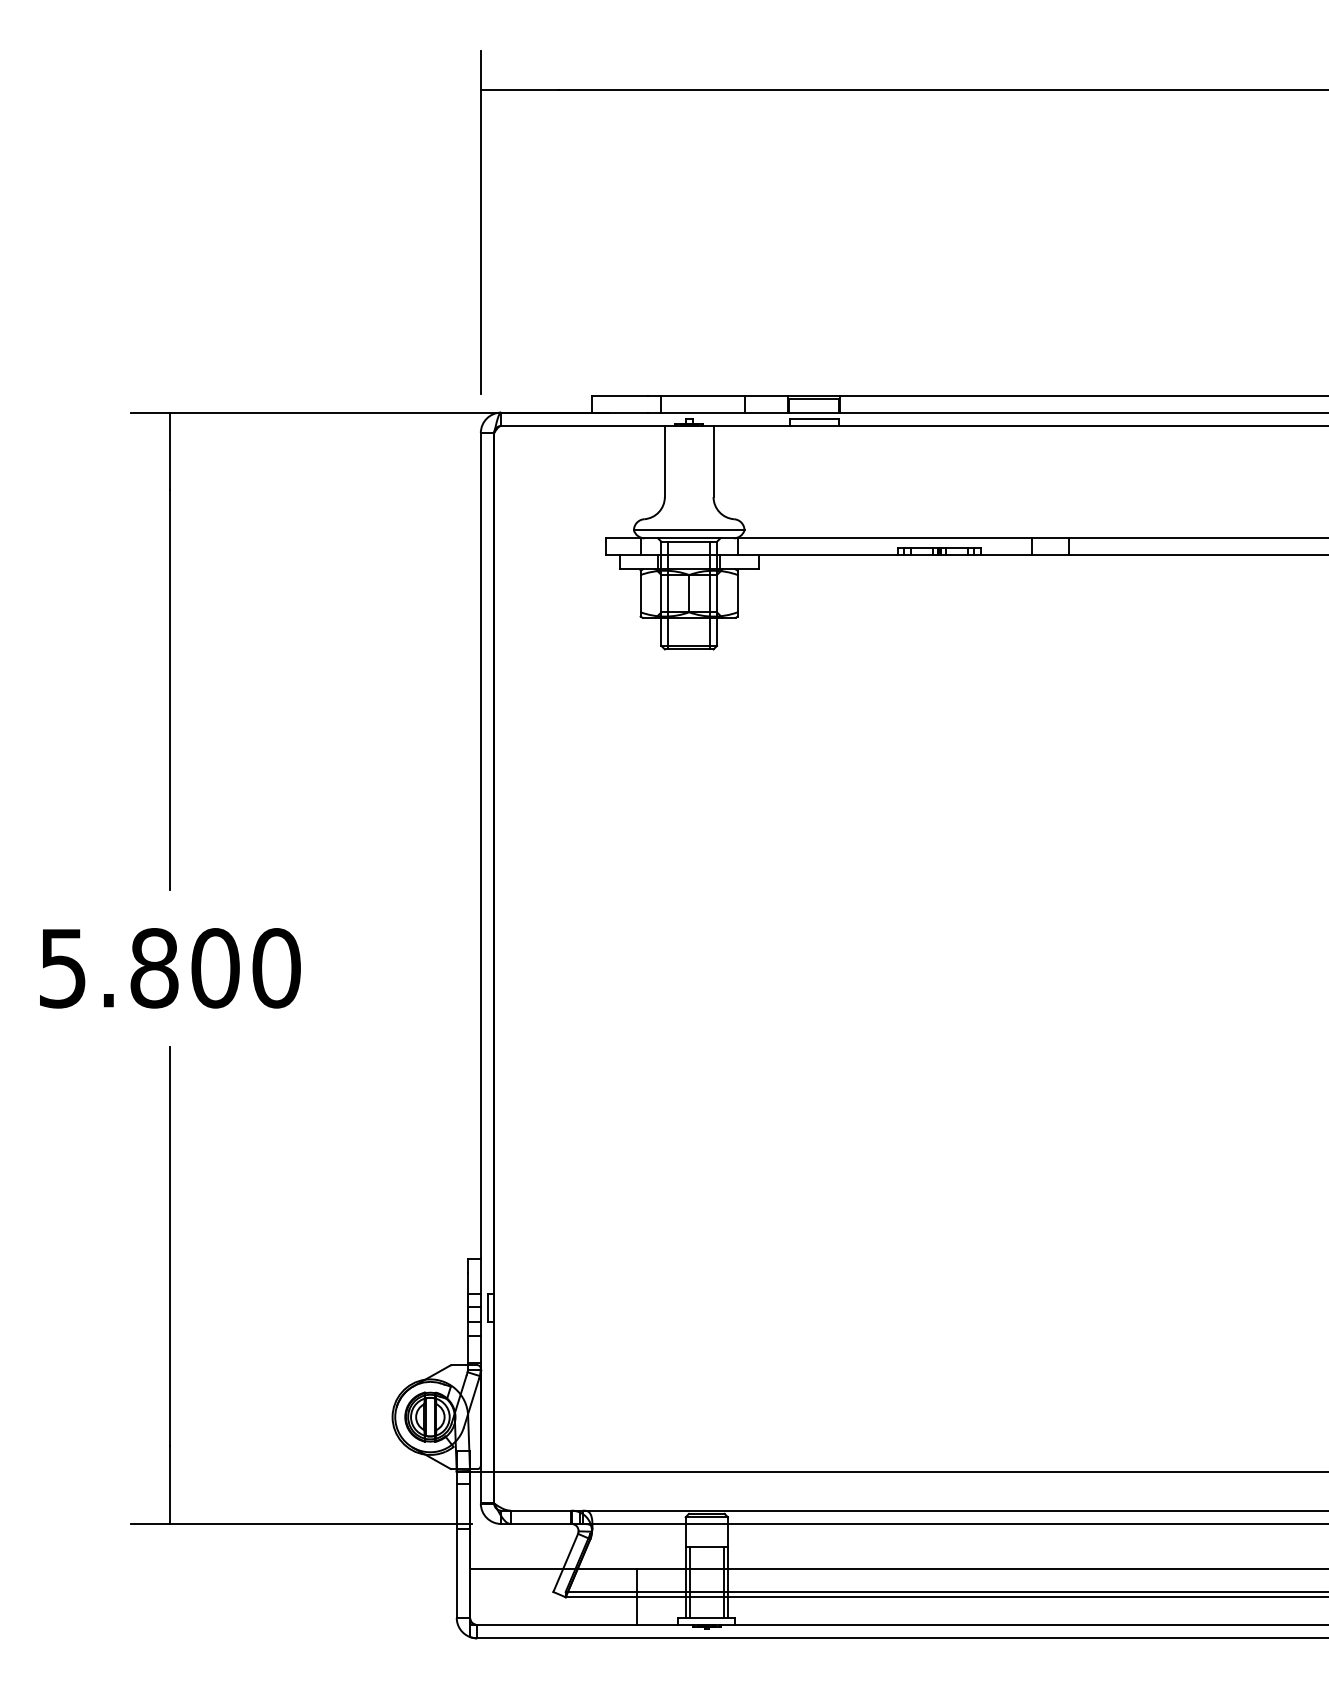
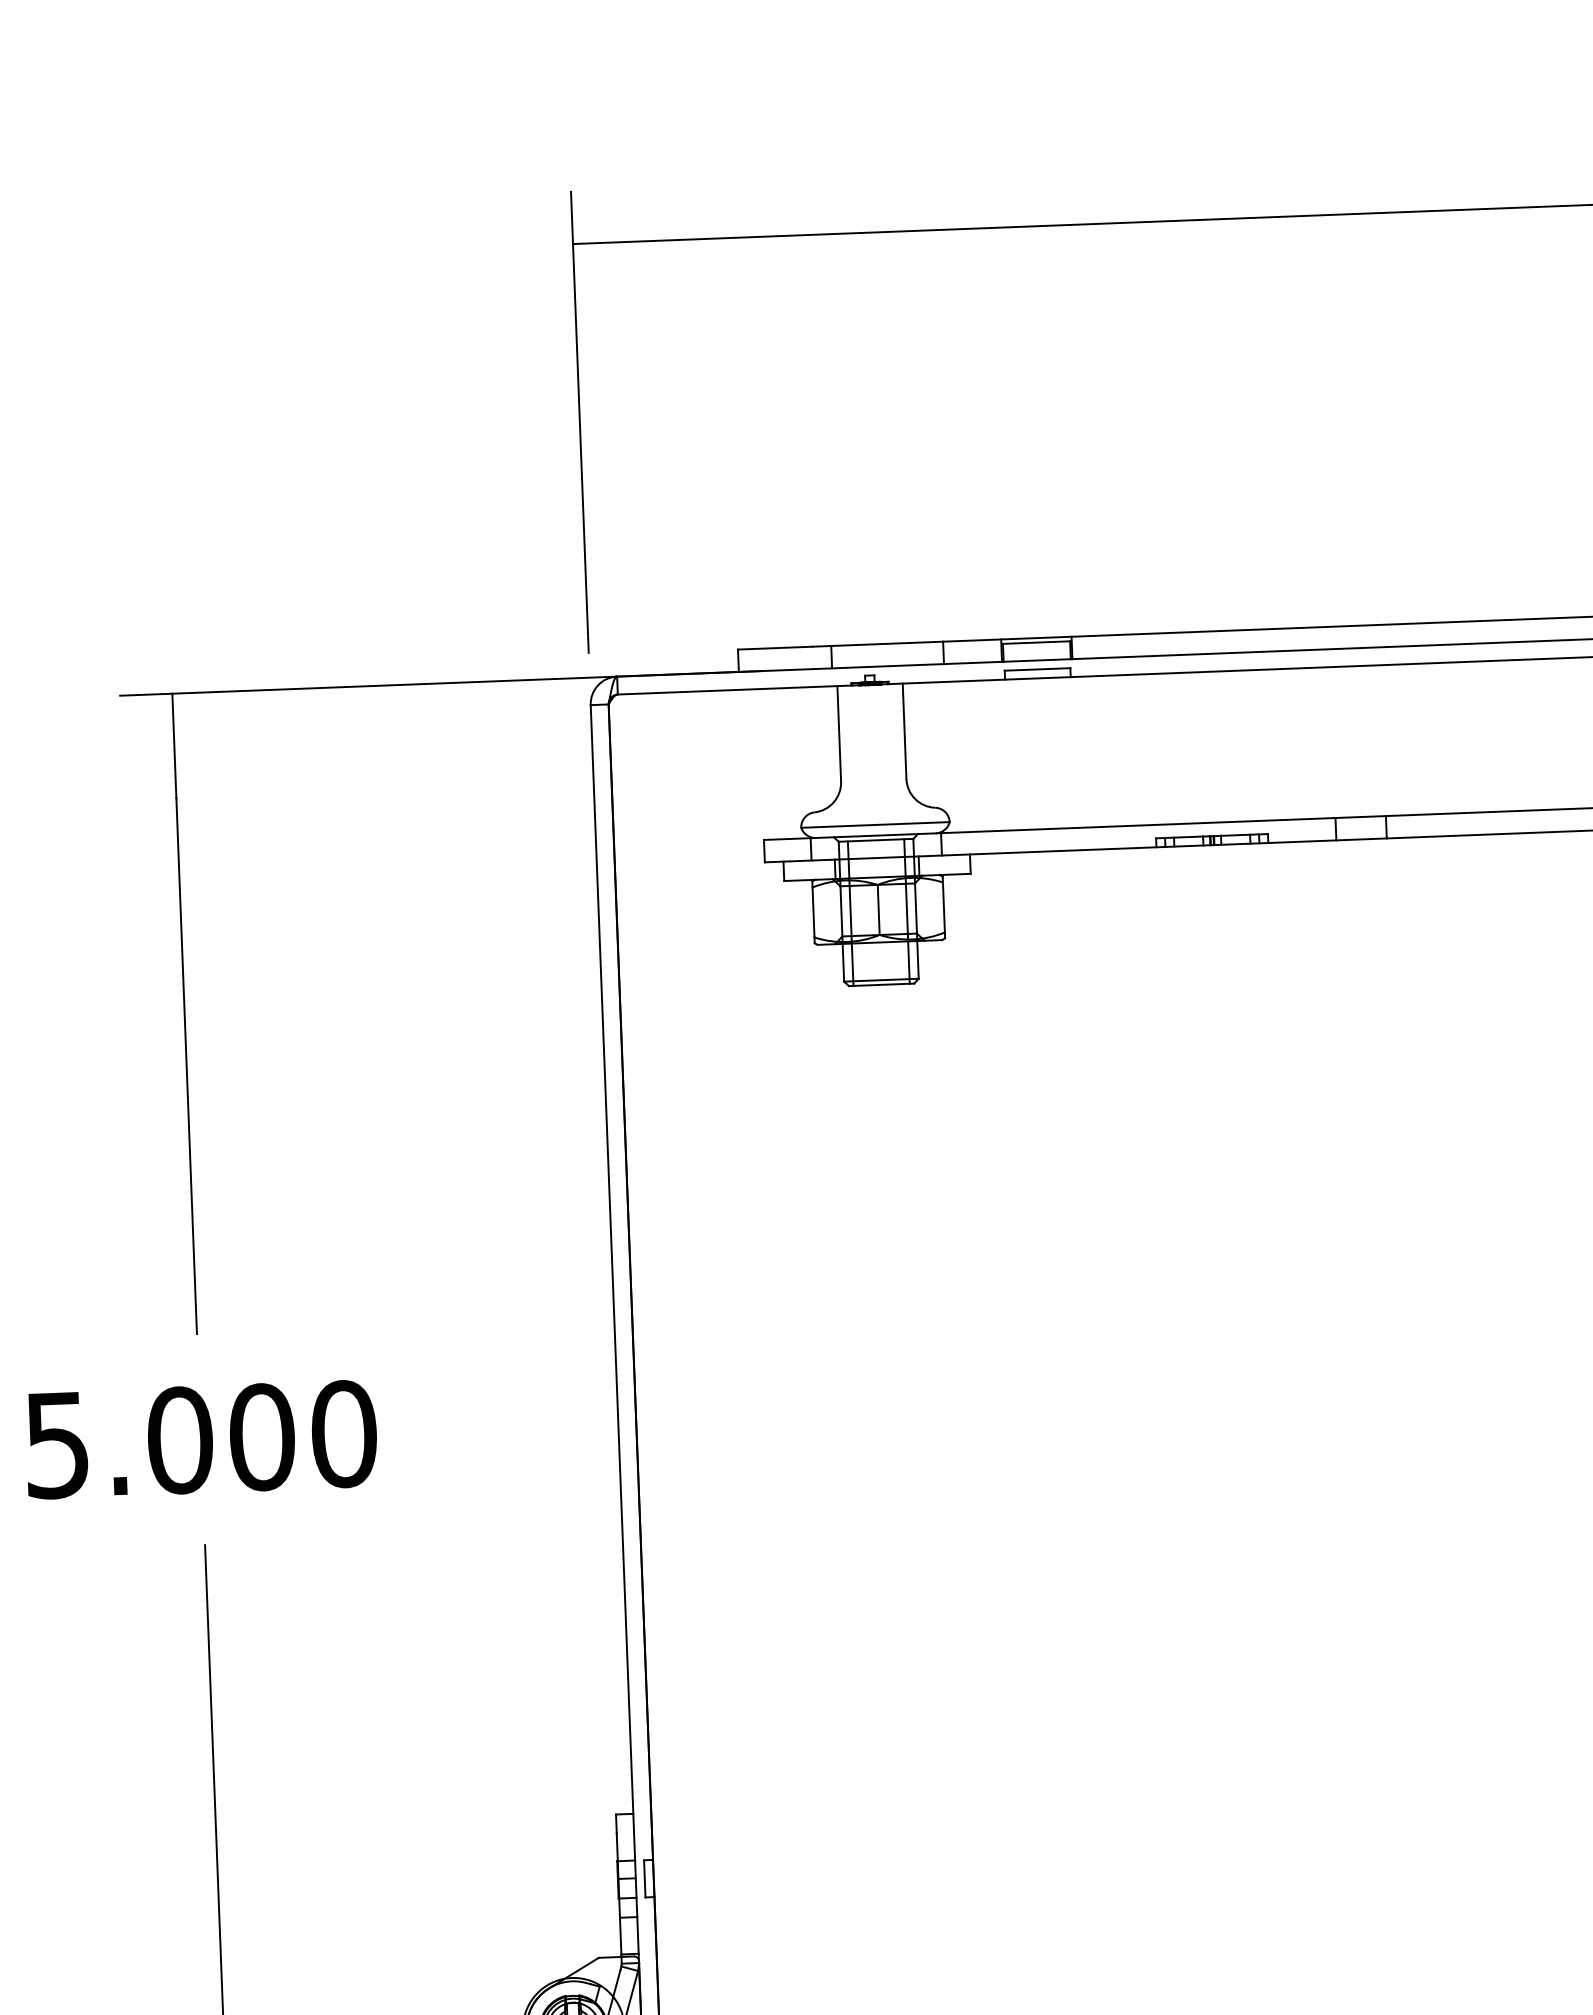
text: (154, 968) -> (180, 1440), 5.800 -> 5.000

